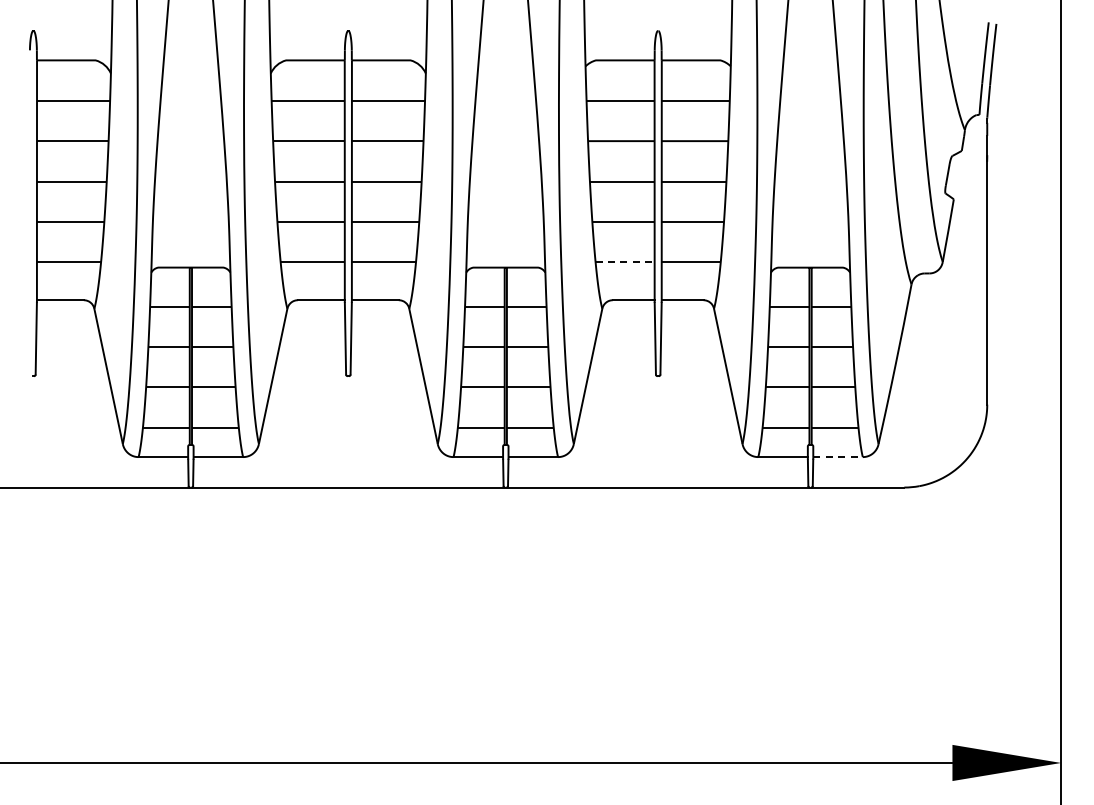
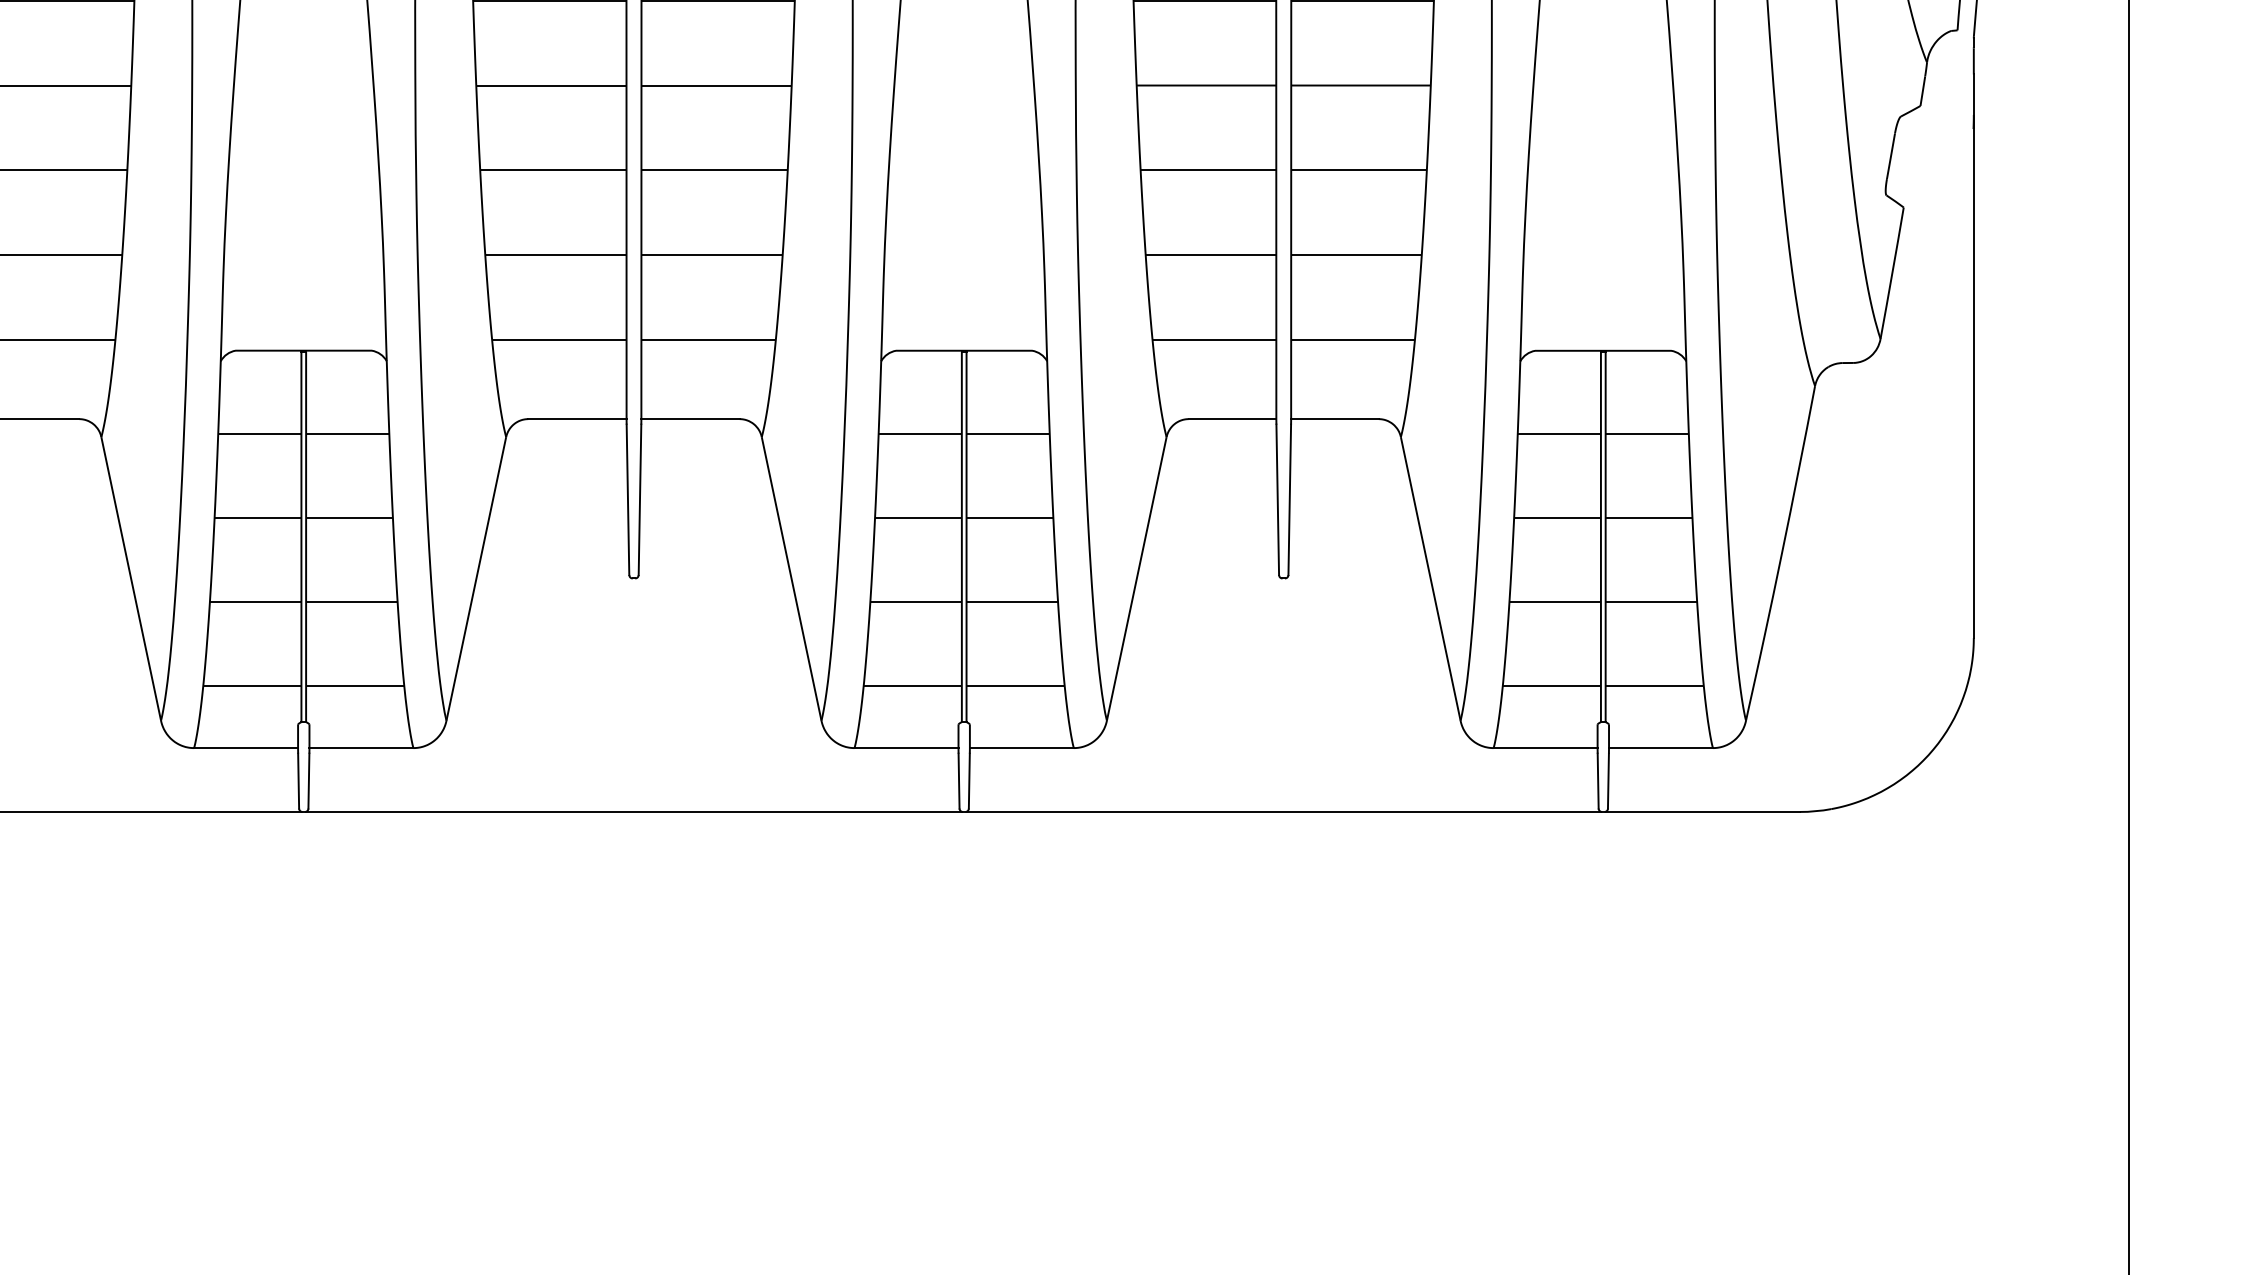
line: (625, 262) -> (1215, 340), dashed -> solid
line: (838, 457) -> (1661, 748), dashed -> solid

